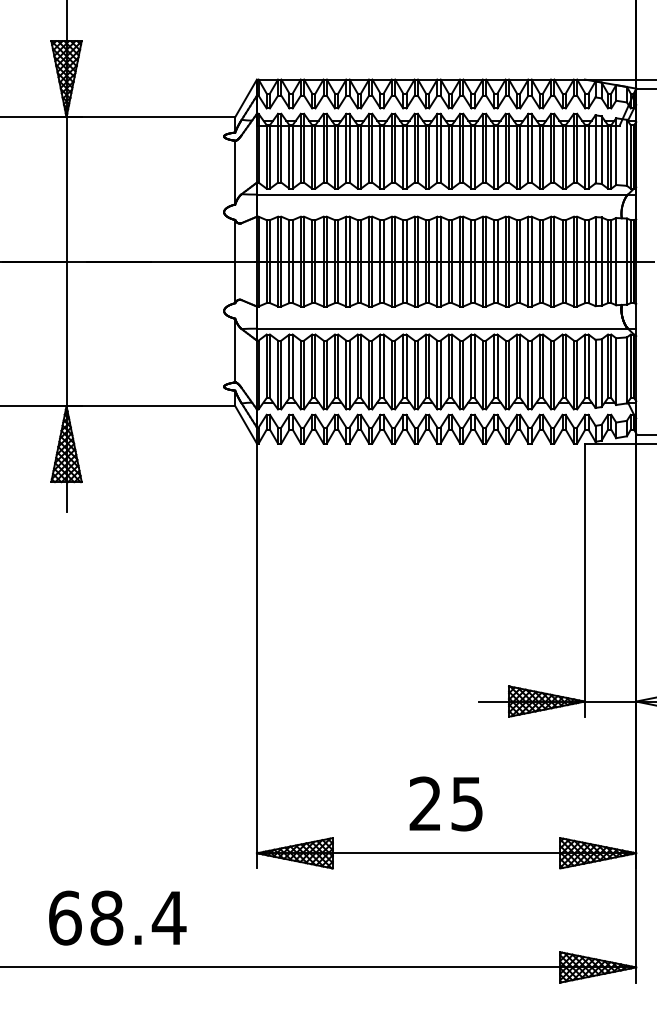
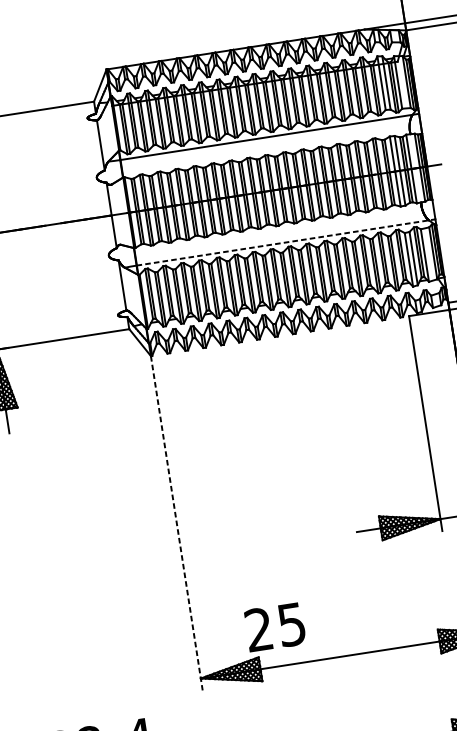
line: (446, 328) -> (286, 242), solid -> dashed
line: (256, 656) -> (176, 523), solid -> dashed
text: (445, 803) -> (274, 626), moved

